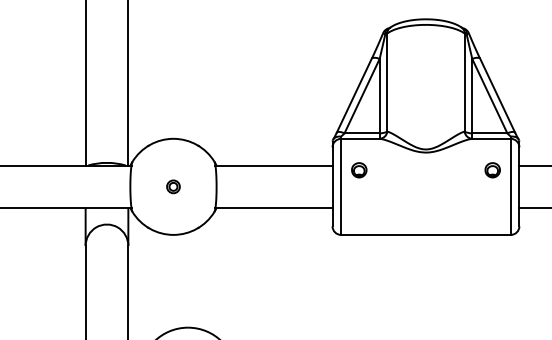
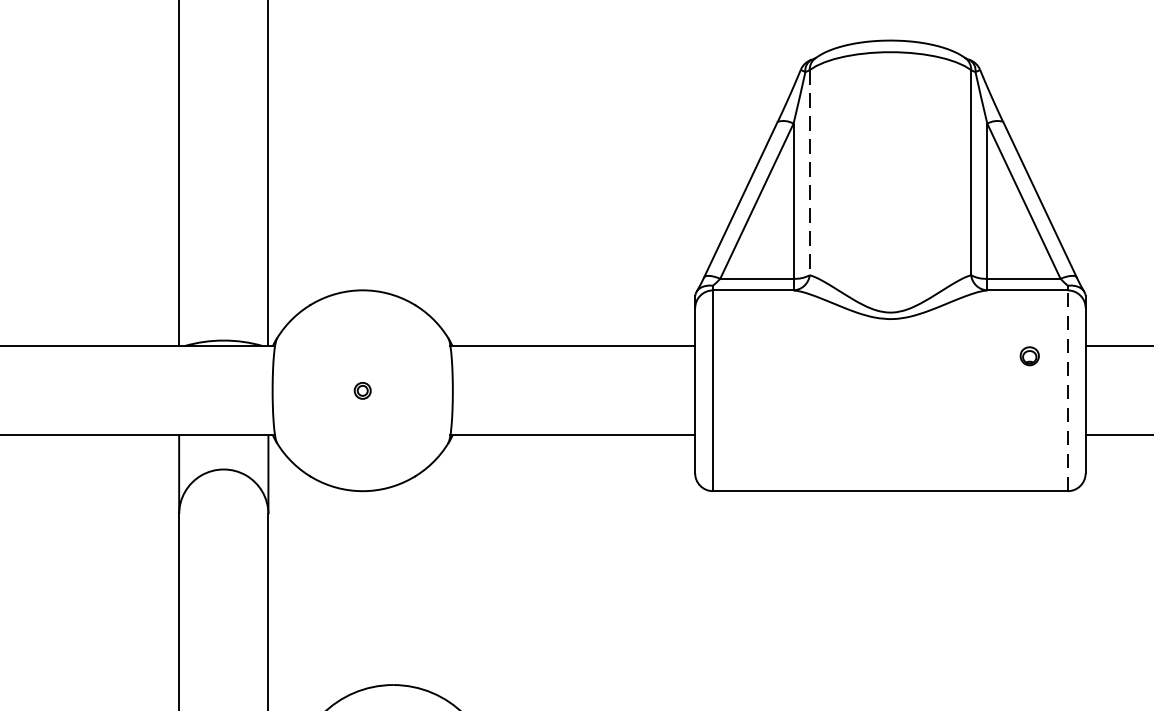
line: (387, 83) -> (810, 174), solid -> dashed
part: (359, 170) -> (751, 356), removed
part: (492, 170) -> (1029, 356), size x0.6
part: (173, 186) -> (362, 389), size x0.6
line: (510, 186) -> (1067, 389), solid -> dashed

